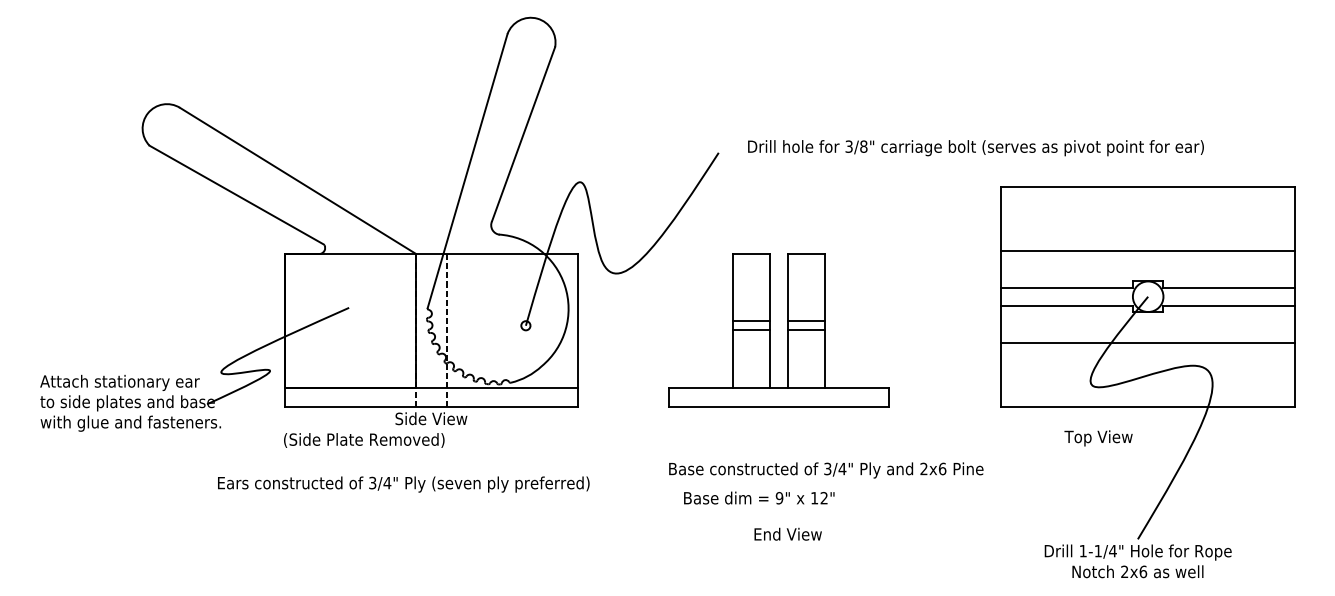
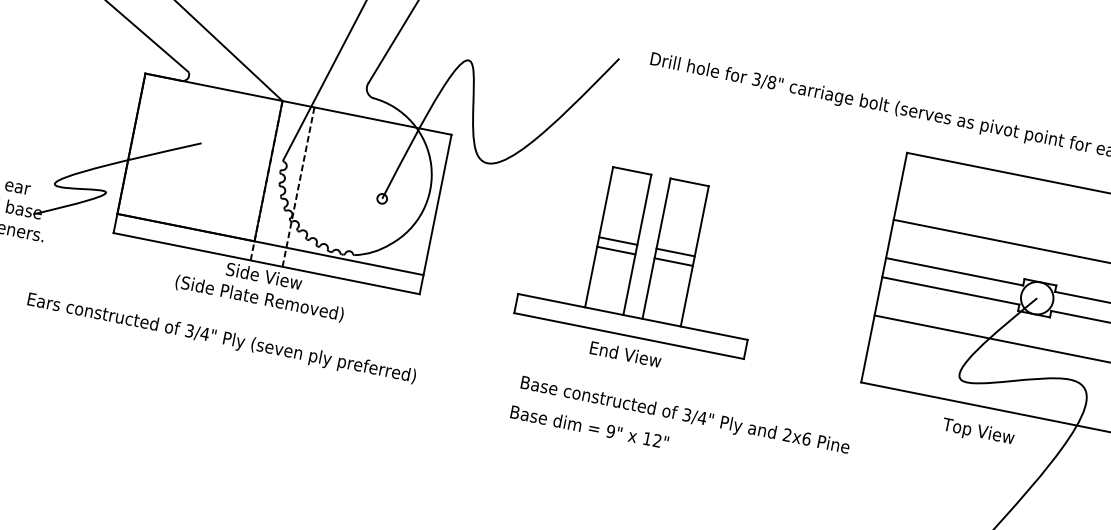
text: (1098, 438) -> (978, 432), moved
text: (364, 440) -> (259, 298), moved
text: (826, 470) -> (685, 416), moved
text: (787, 533) -> (625, 353), moved

